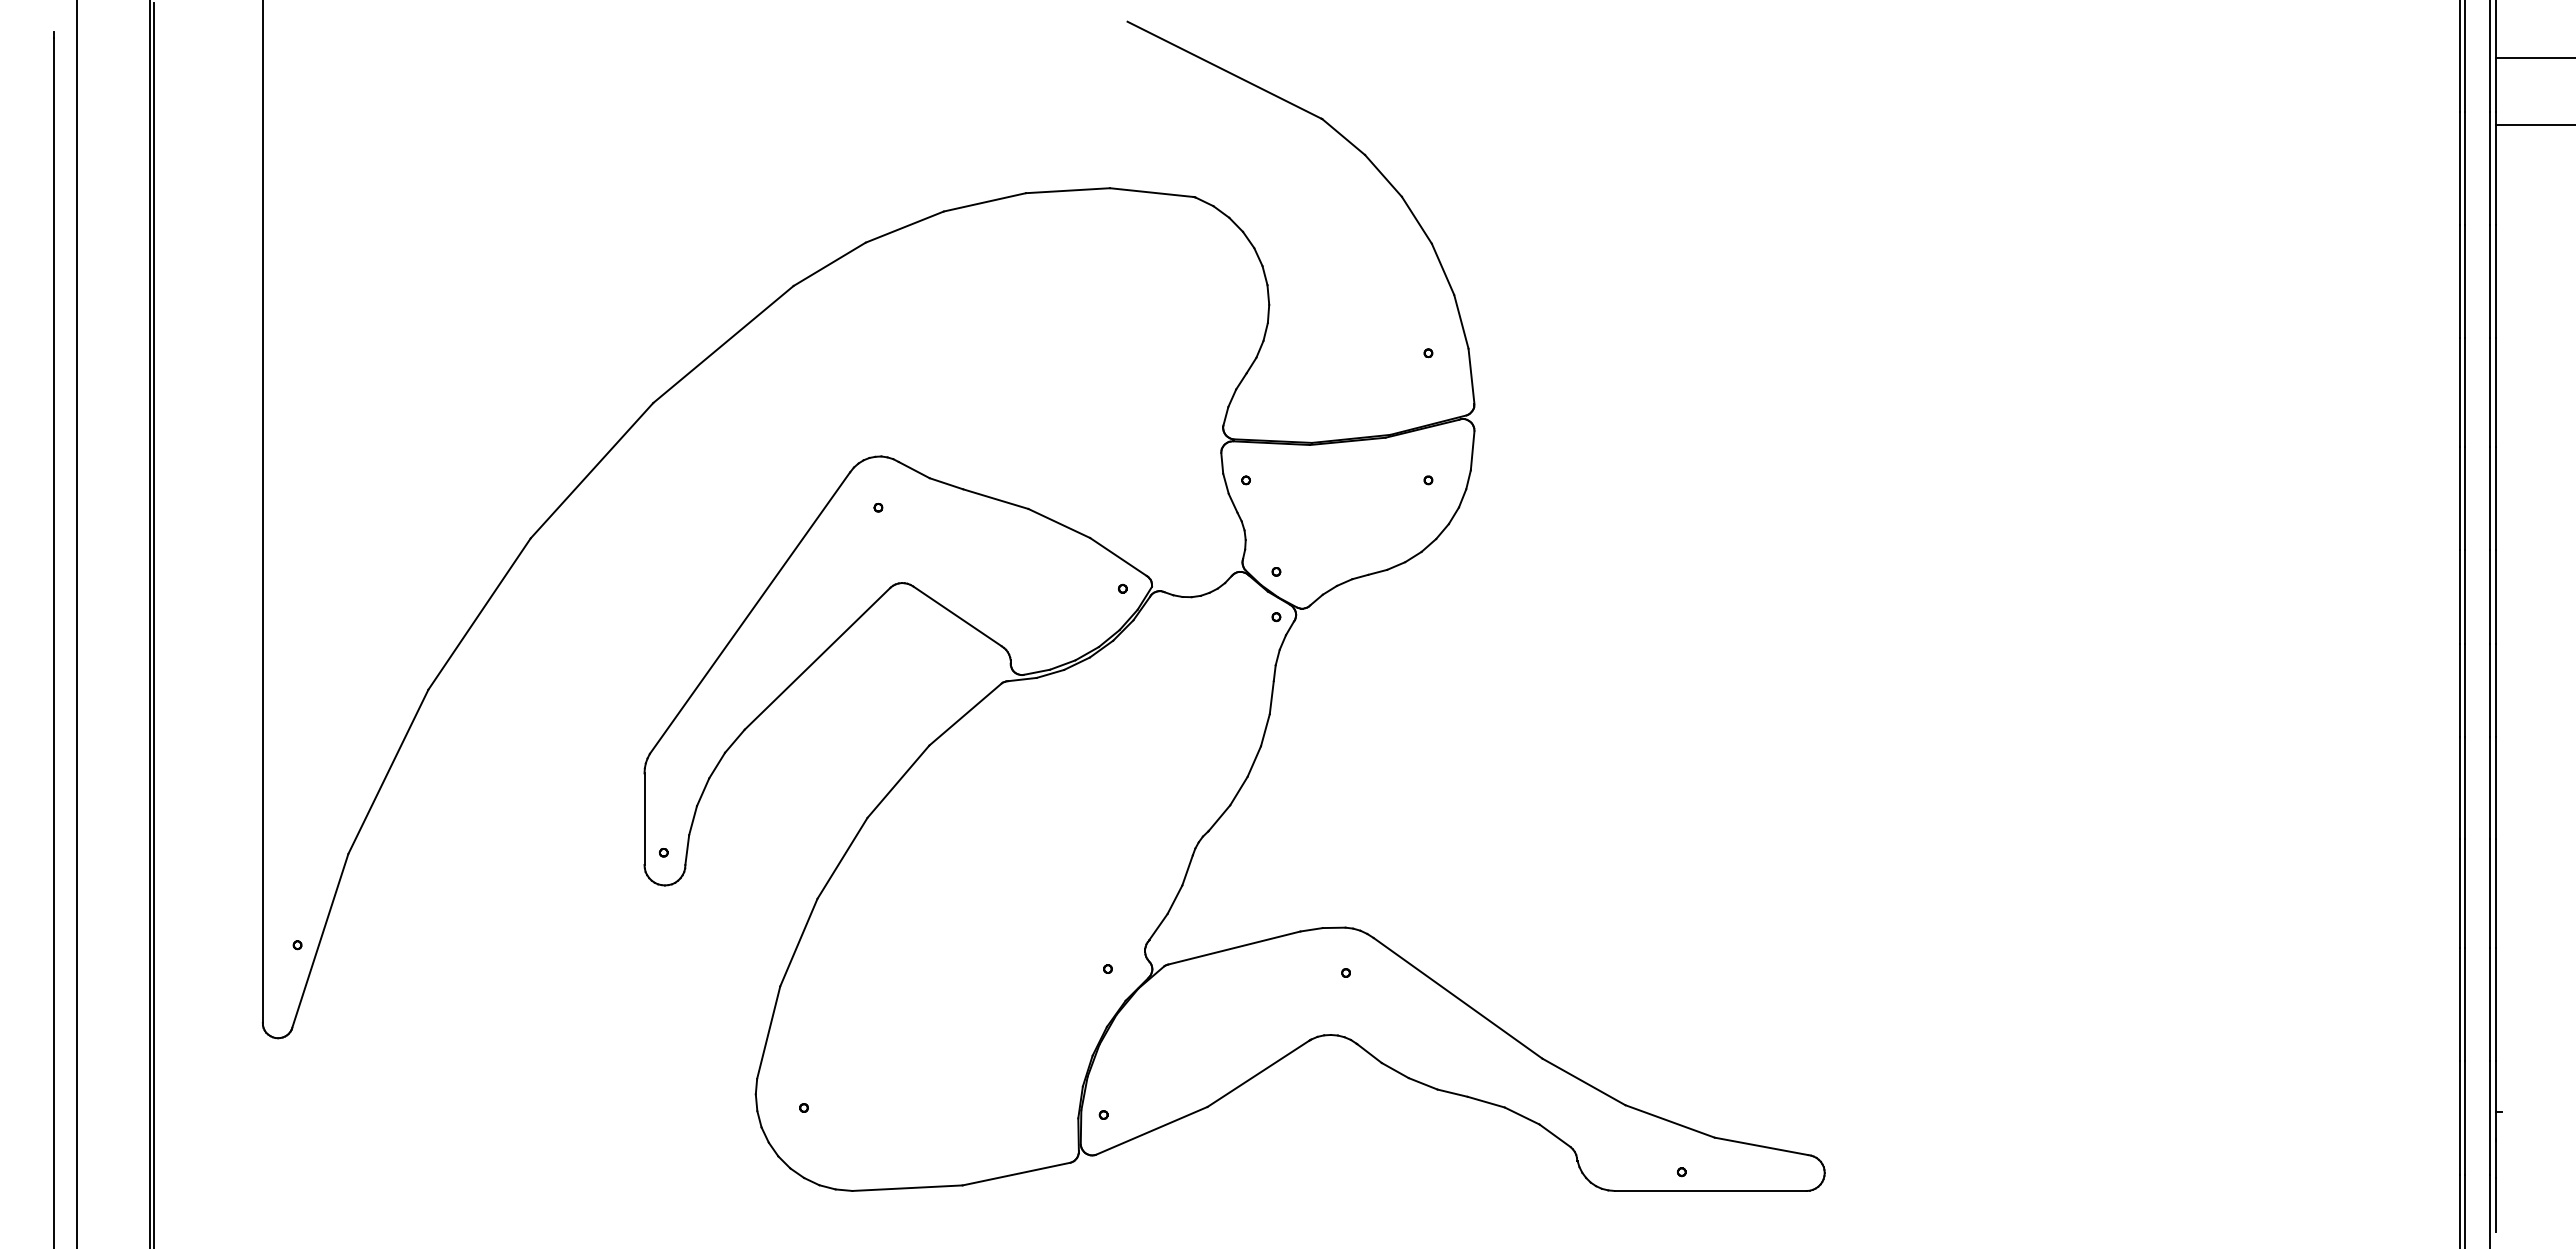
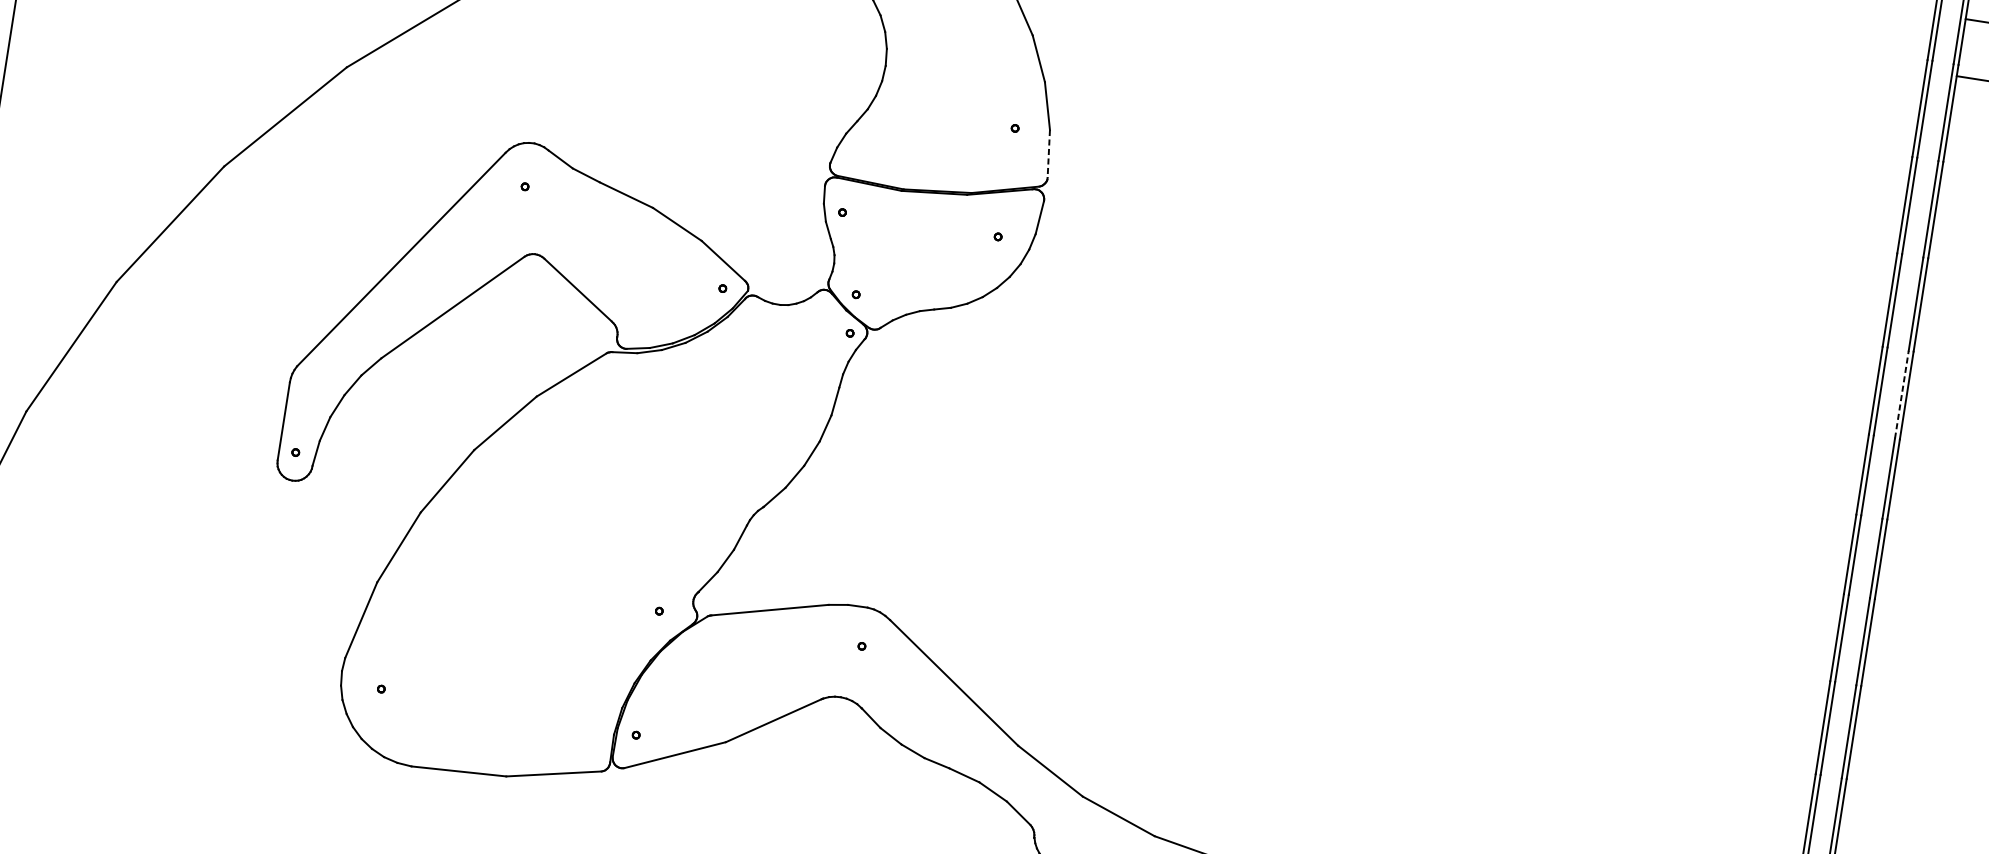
line: (1471, 376) -> (1048, 154), solid -> dashed
line: (2490, 498) -> (1902, 394), solid -> dashed

